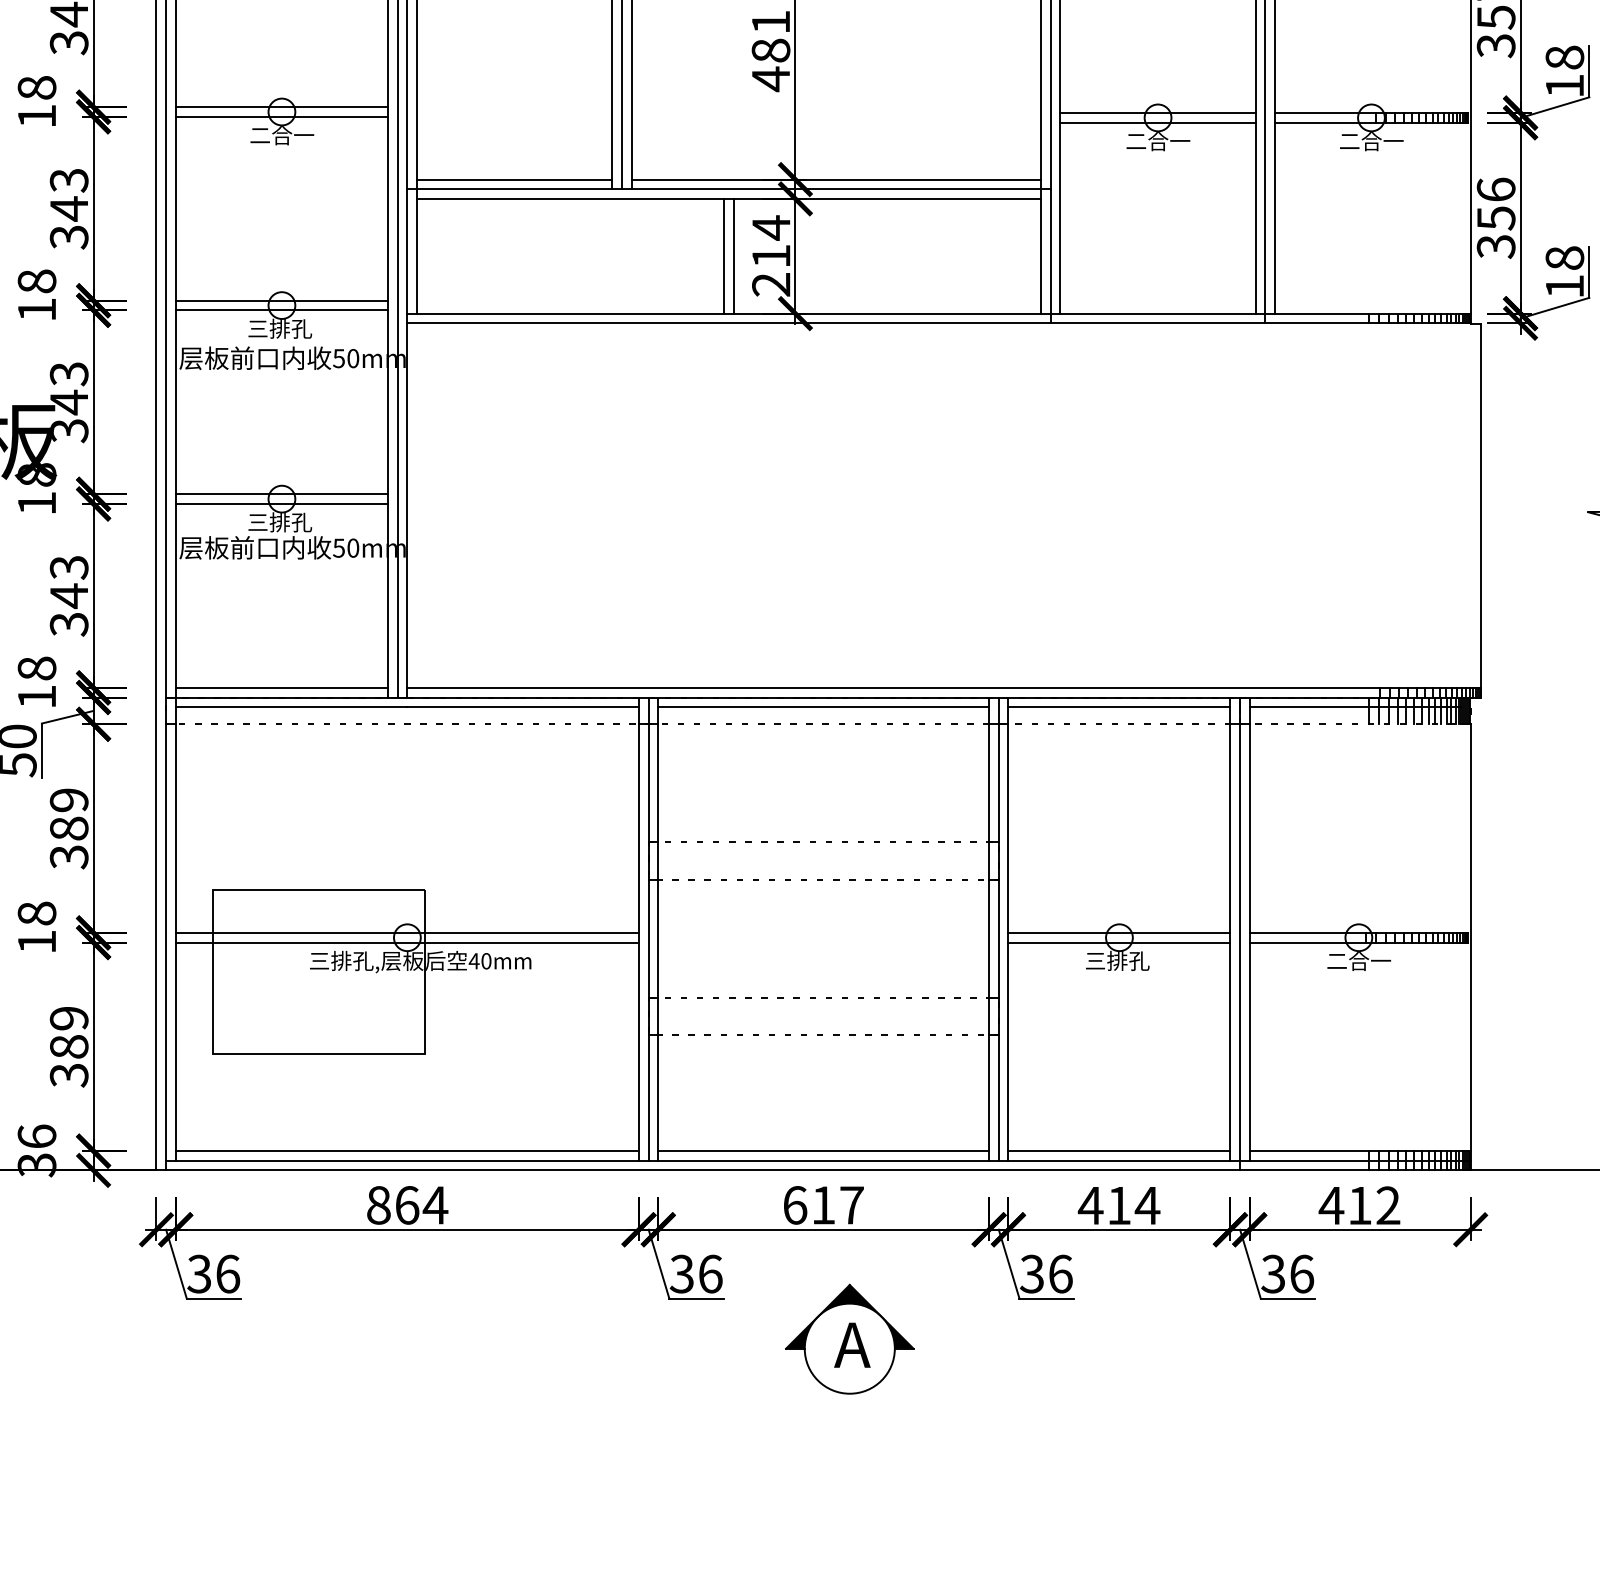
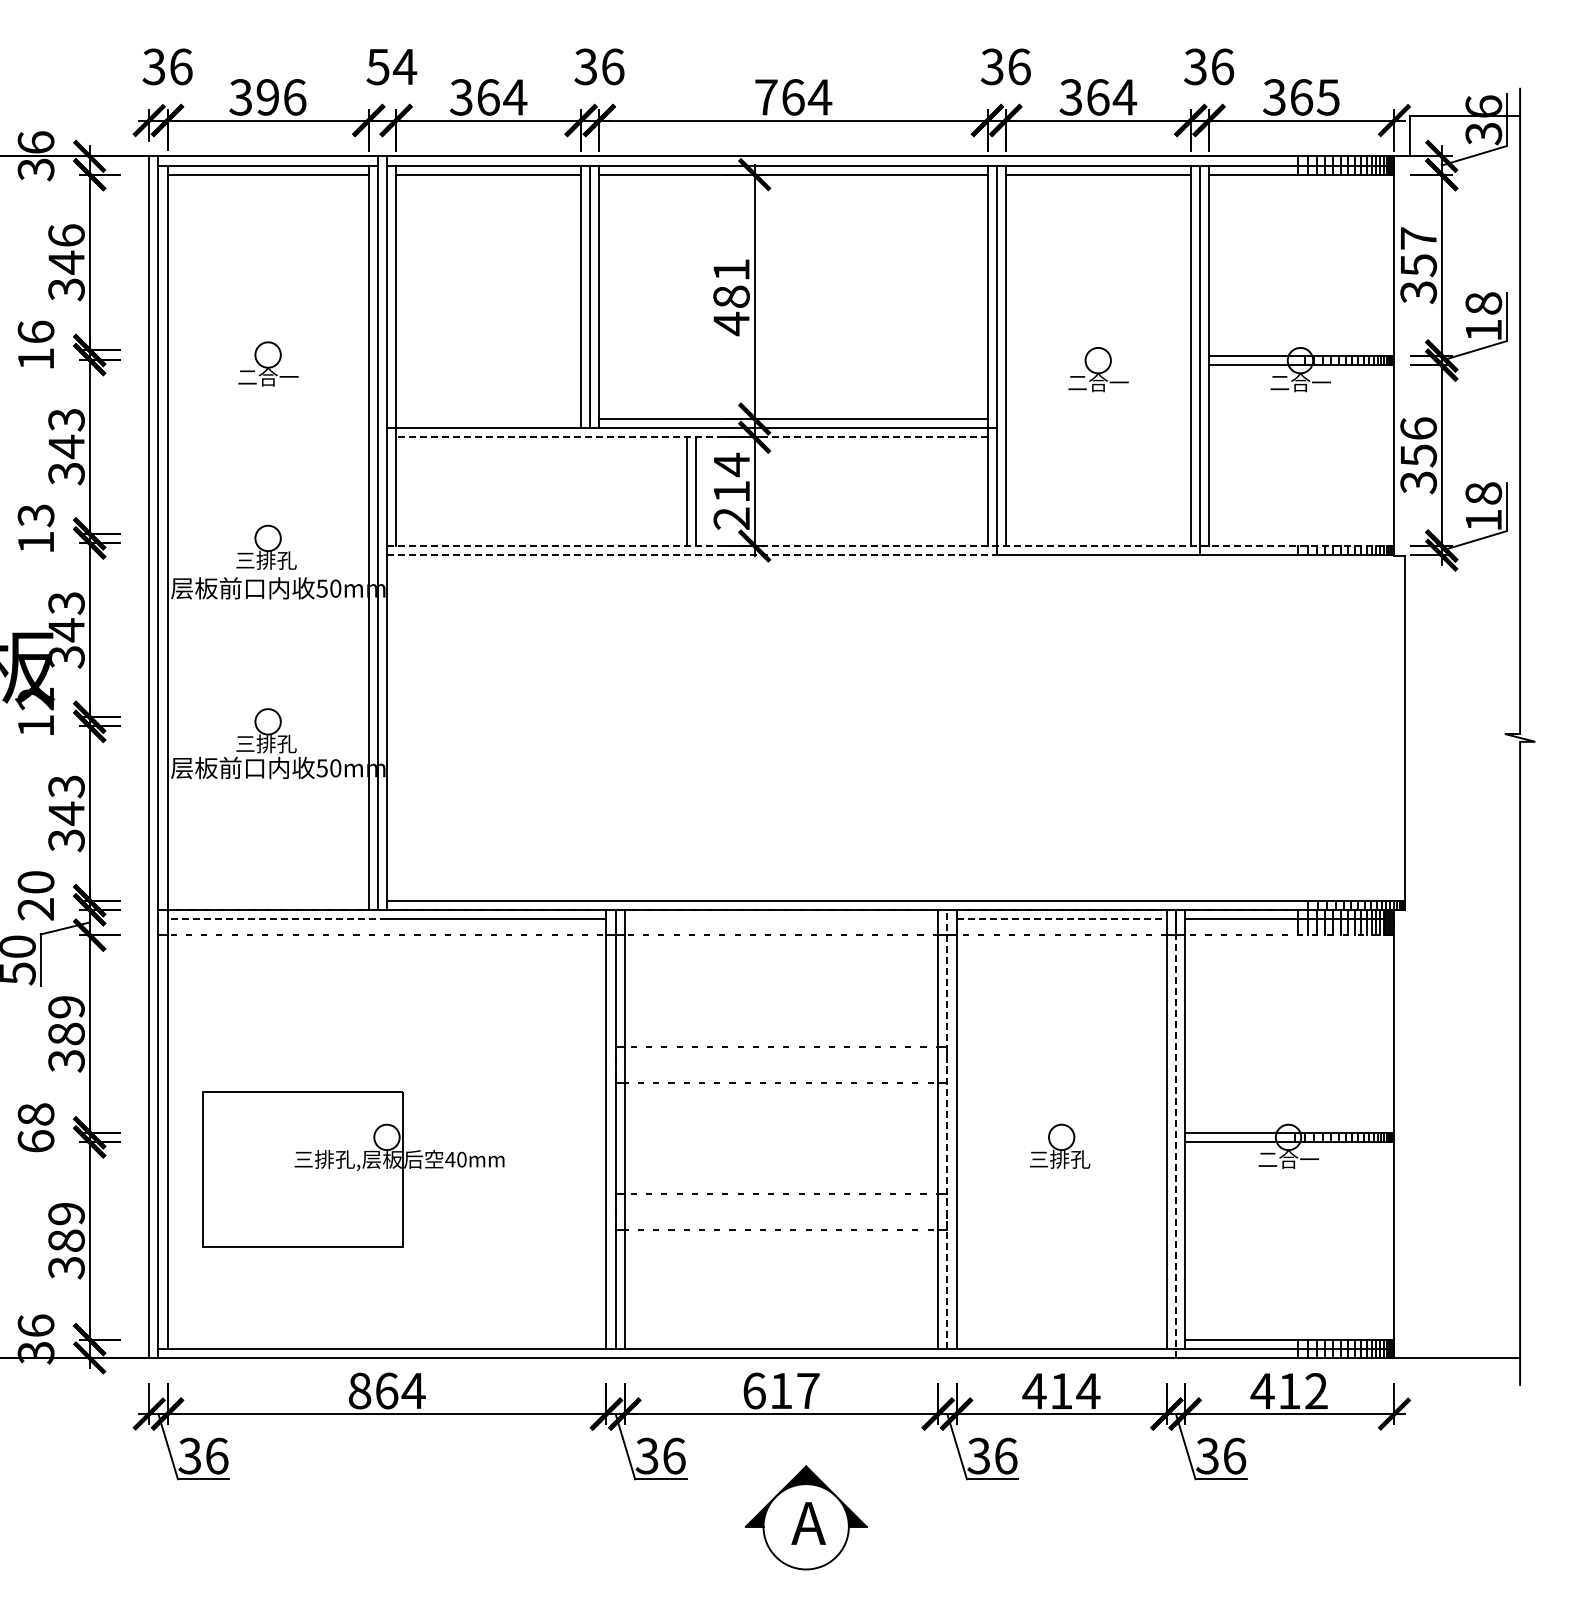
text: (36, 87) -> (35, 331), 18 -> 16
line: (281, 107) -> (267, 350), removed
line: (1157, 113) -> (1097, 356), removed
line: (281, 116) -> (267, 359), removed
line: (1157, 123) -> (1097, 365), removed
line: (514, 180) -> (488, 419), removed
line: (728, 199) -> (691, 437), solid -> dashed
text: (36, 281) -> (35, 515), 18 -> 13
line: (281, 300) -> (267, 533), removed
line: (281, 310) -> (267, 543), removed
line: (938, 314) -> (890, 546), solid -> dashed
line: (728, 323) -> (691, 555), solid -> dashed
text: (37, 474) -> (36, 698), 18 -> 12
line: (281, 494) -> (267, 717), removed
line: (281, 504) -> (267, 726), removed
text: (36, 682) -> (35, 895), 18 -> 20
line: (281, 687) -> (267, 900), removed
line: (291, 706) -> (277, 918), solid -> dashed
line: (823, 706) -> (781, 918), removed
line: (1120, 706) -> (1062, 918), solid -> dashed
line: (998, 928) -> (947, 1128), solid -> dashed
line: (406, 932) -> (386, 1132), removed
line: (1119, 932) -> (1061, 1132), removed
line: (1239, 933) -> (1175, 1133), solid -> dashed
text: (36, 942) -> (35, 1141), 18 -> 68
line: (406, 942) -> (386, 1141), removed
line: (1119, 942) -> (1061, 1141), removed
line: (406, 1151) -> (386, 1339), removed
line: (823, 1151) -> (781, 1339), removed
line: (1119, 1151) -> (1061, 1339), removed

